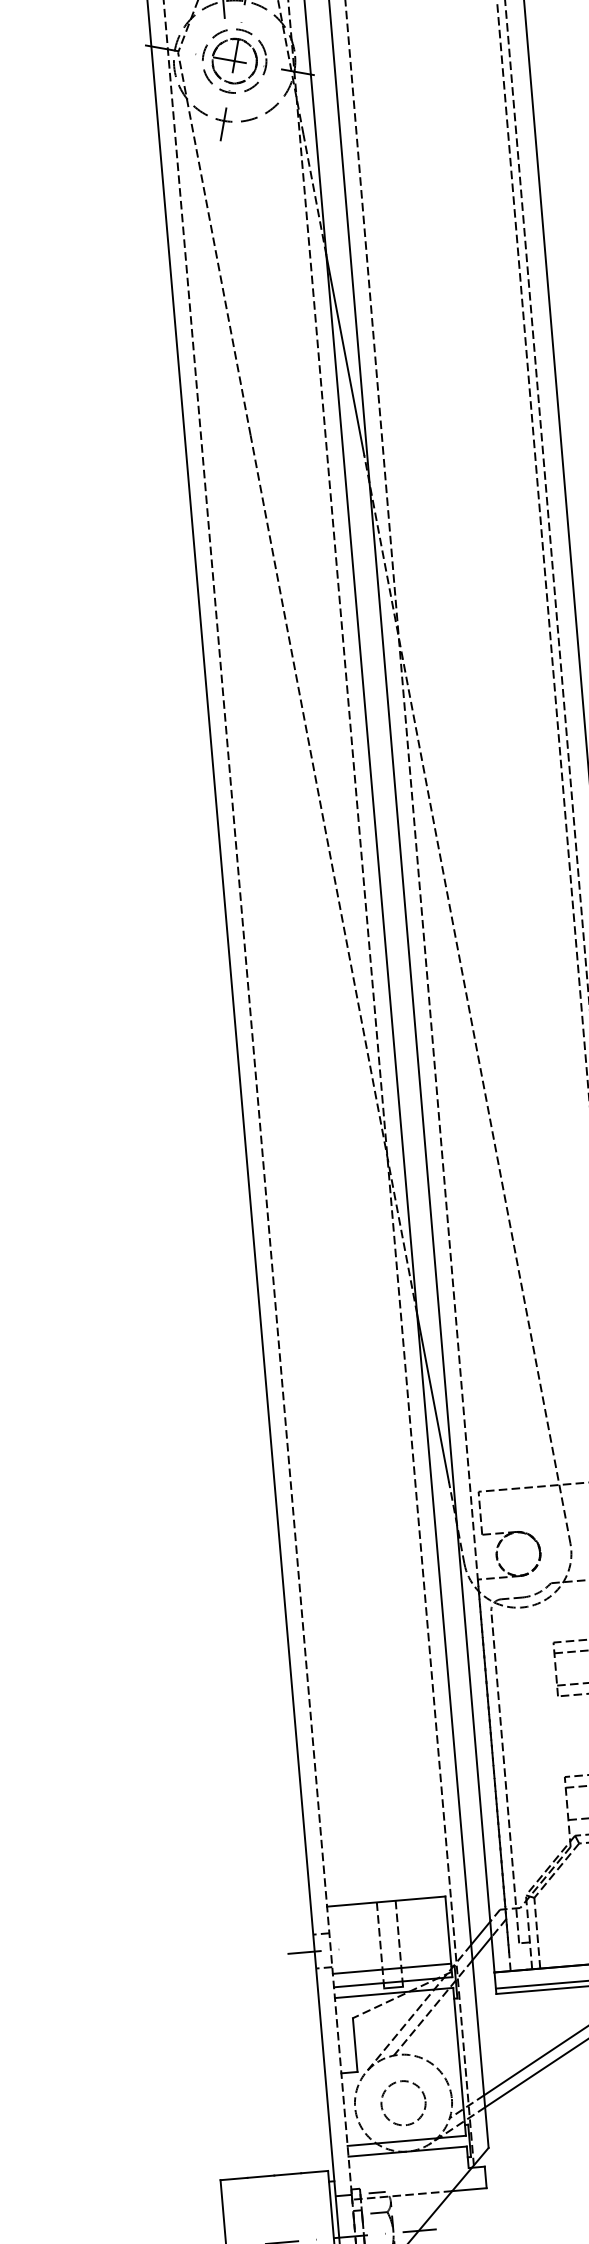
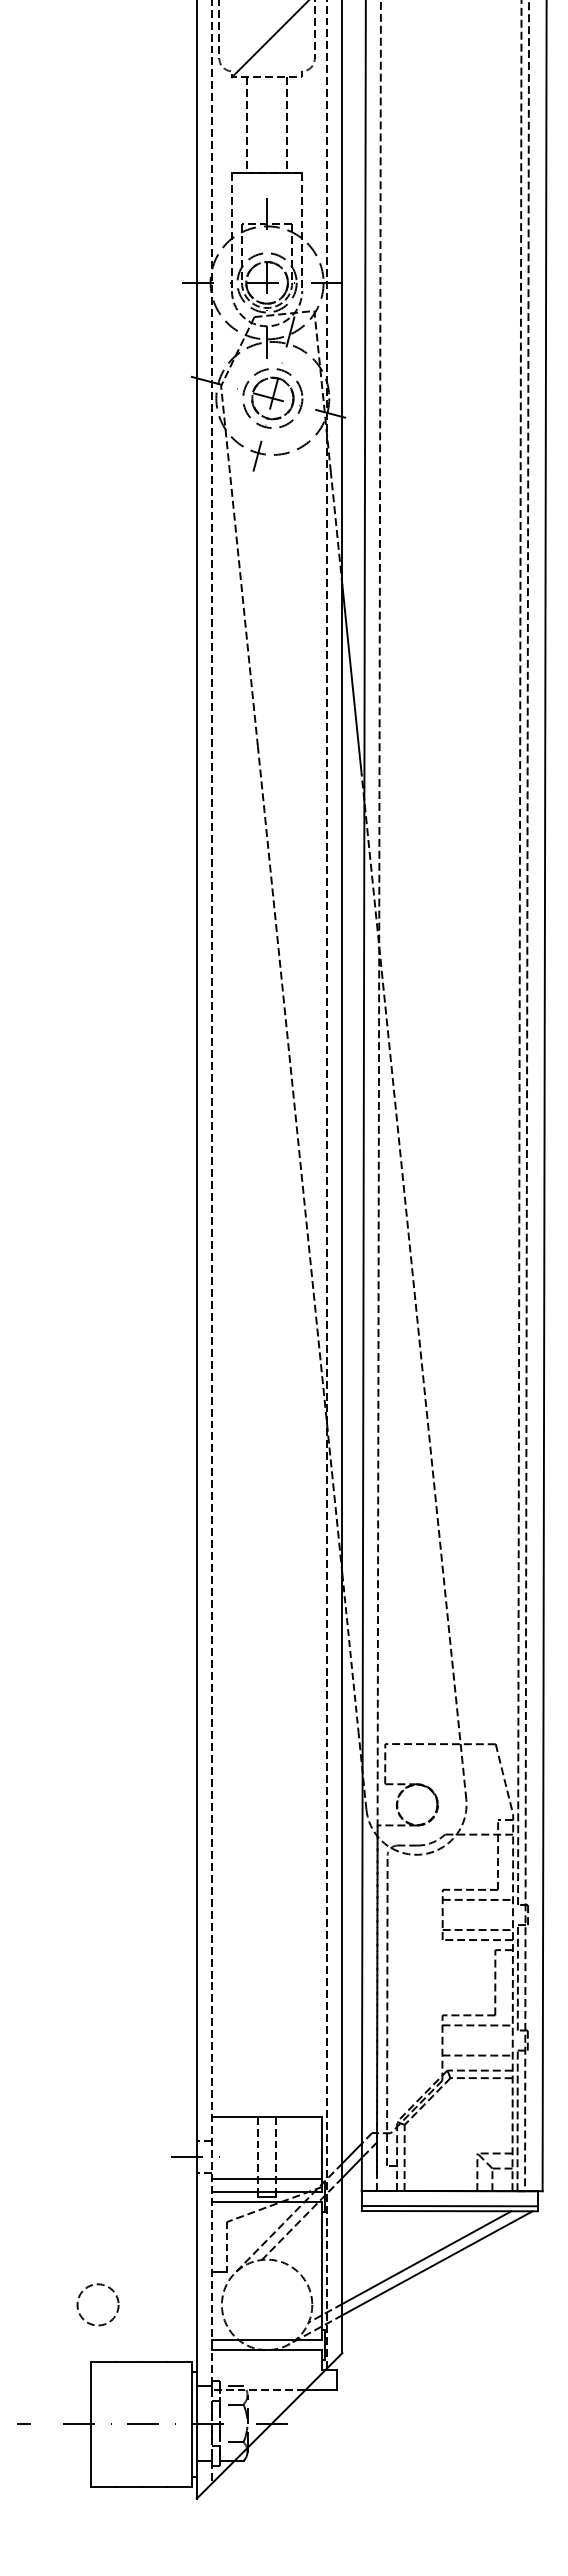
line: (433, 1397) -> (350, 1653), solid -> dashed
line: (354, 2045) -> (226, 2247), solid -> dashed
circle: (402, 2102) -> (97, 2304), moved

